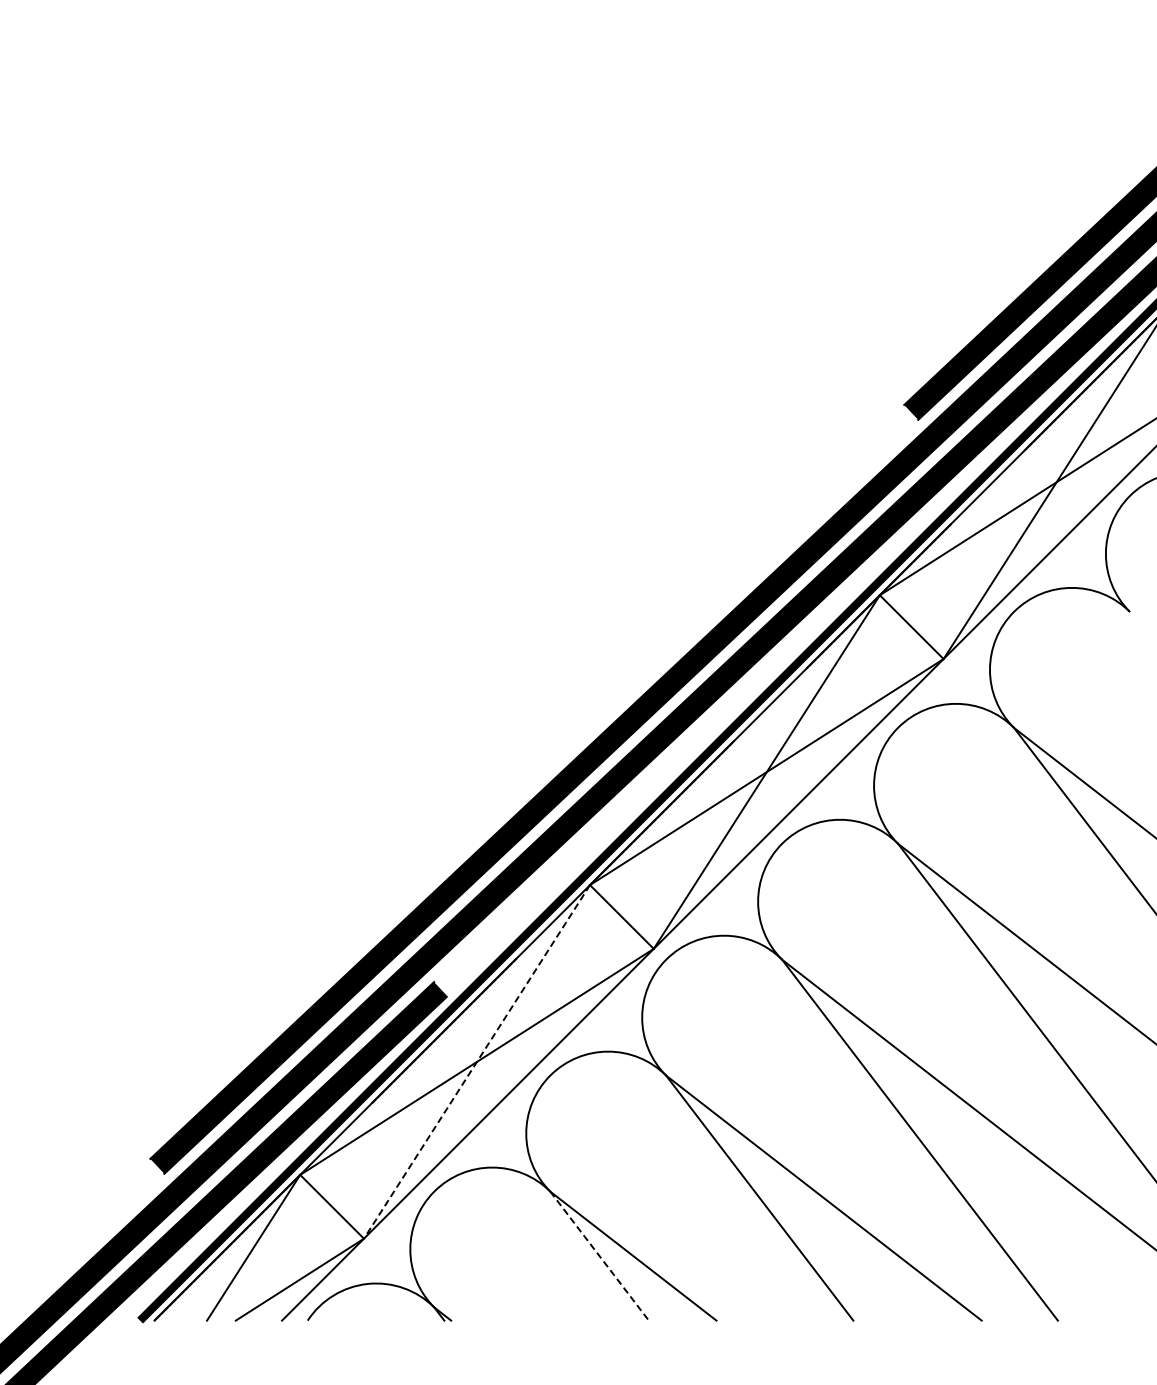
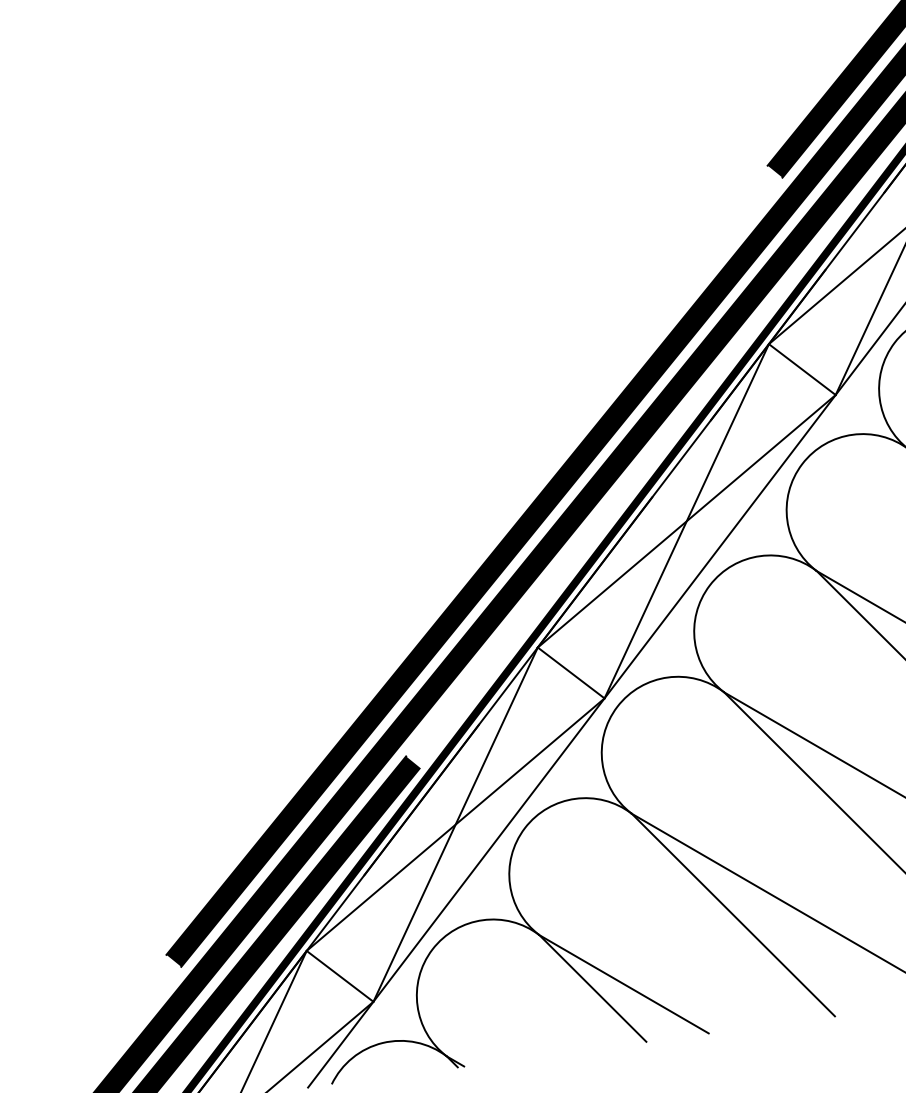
line: (477, 1061) -> (456, 824), dashed -> solid
line: (599, 1256) -> (592, 988), dashed -> solid

